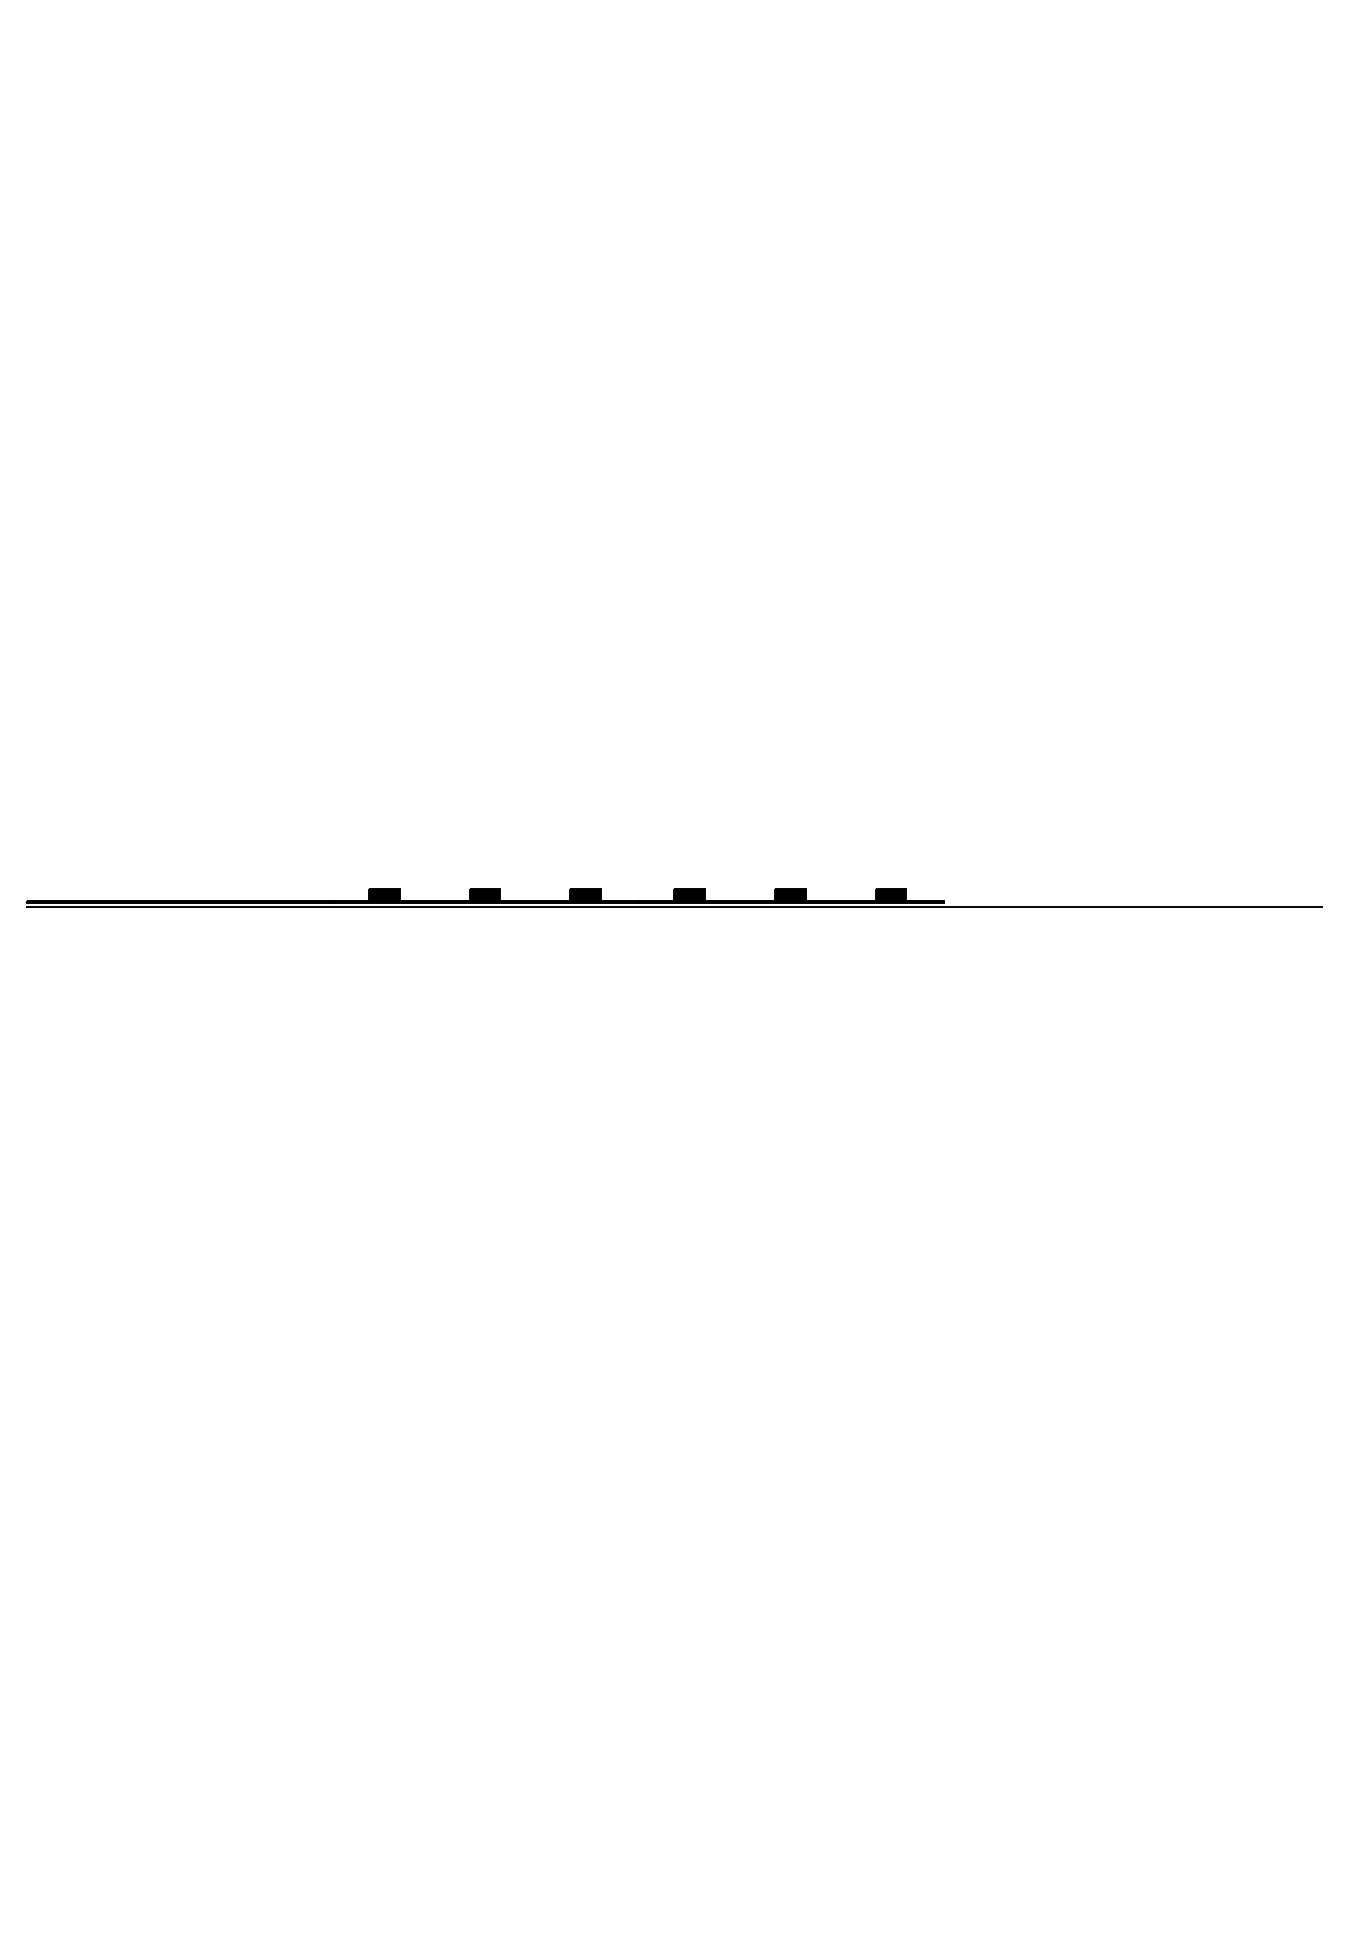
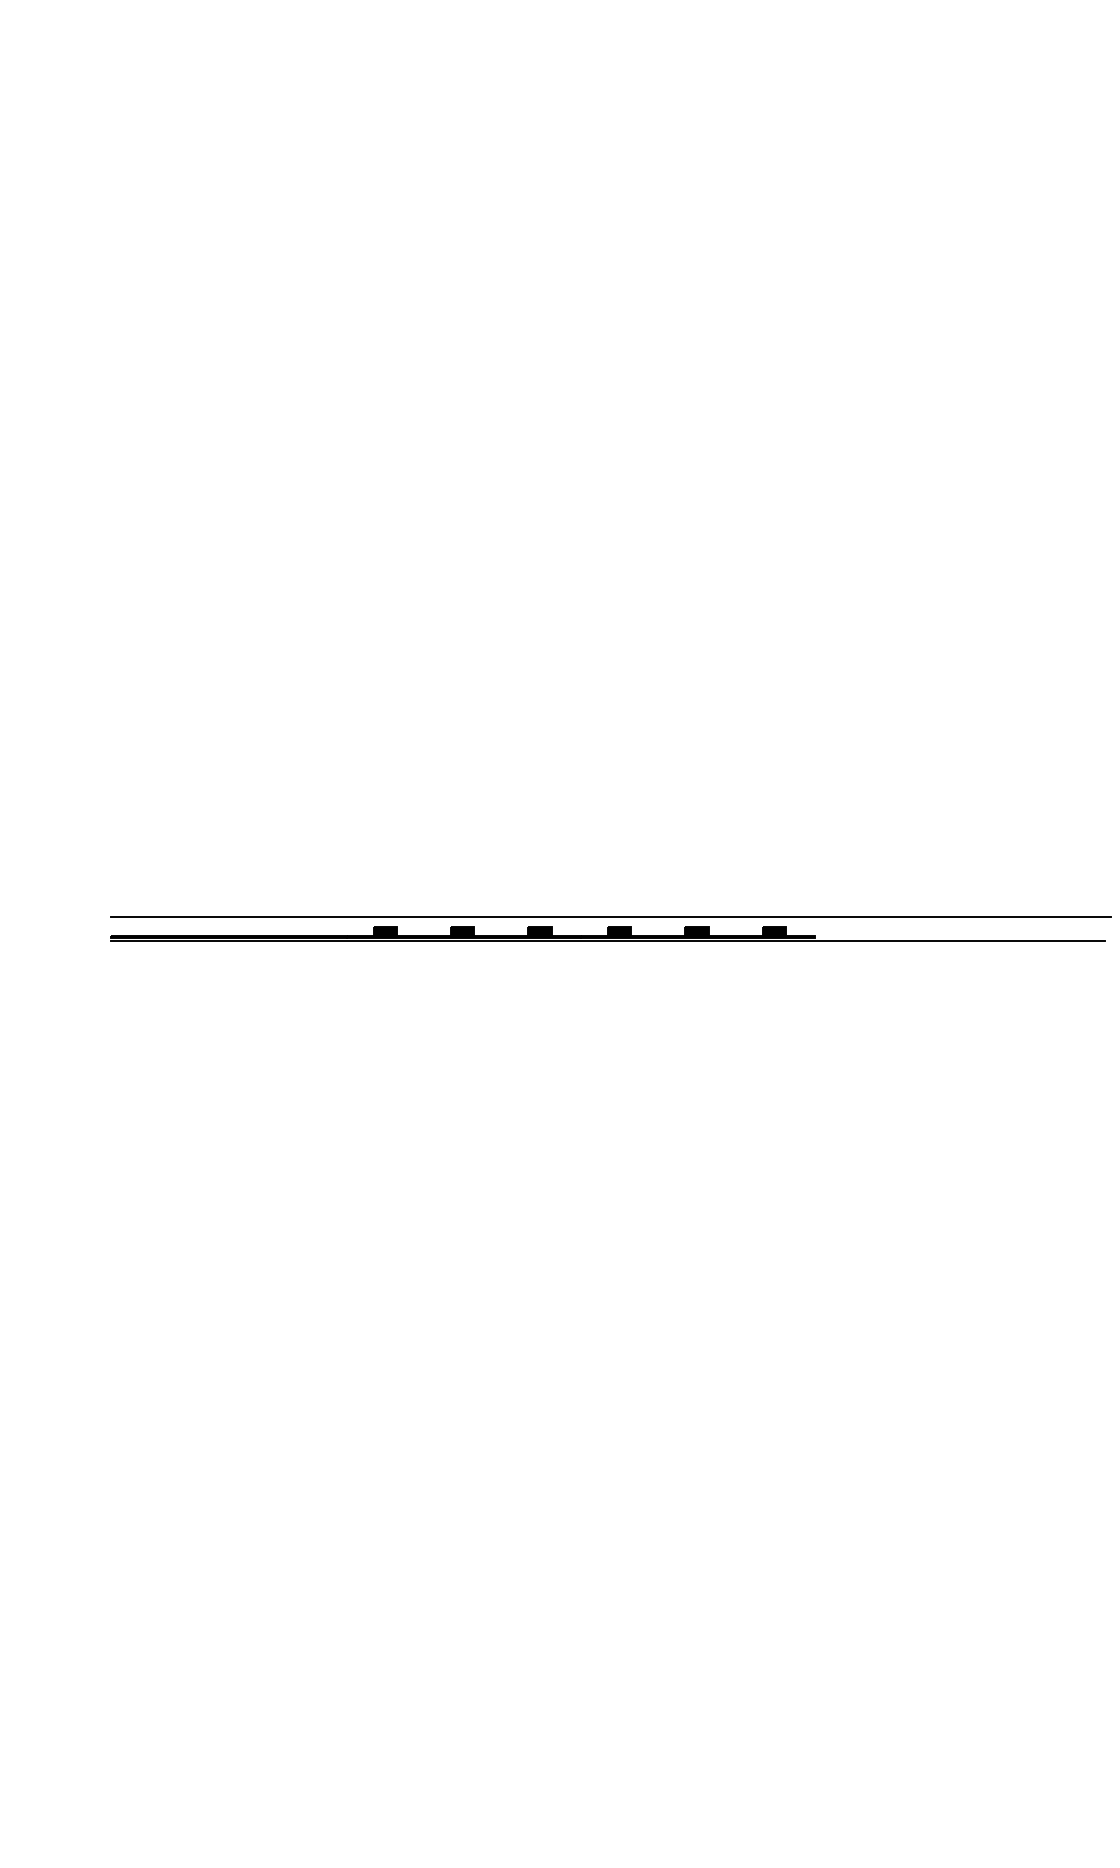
line: (677, 876) -> (610, 917), added

